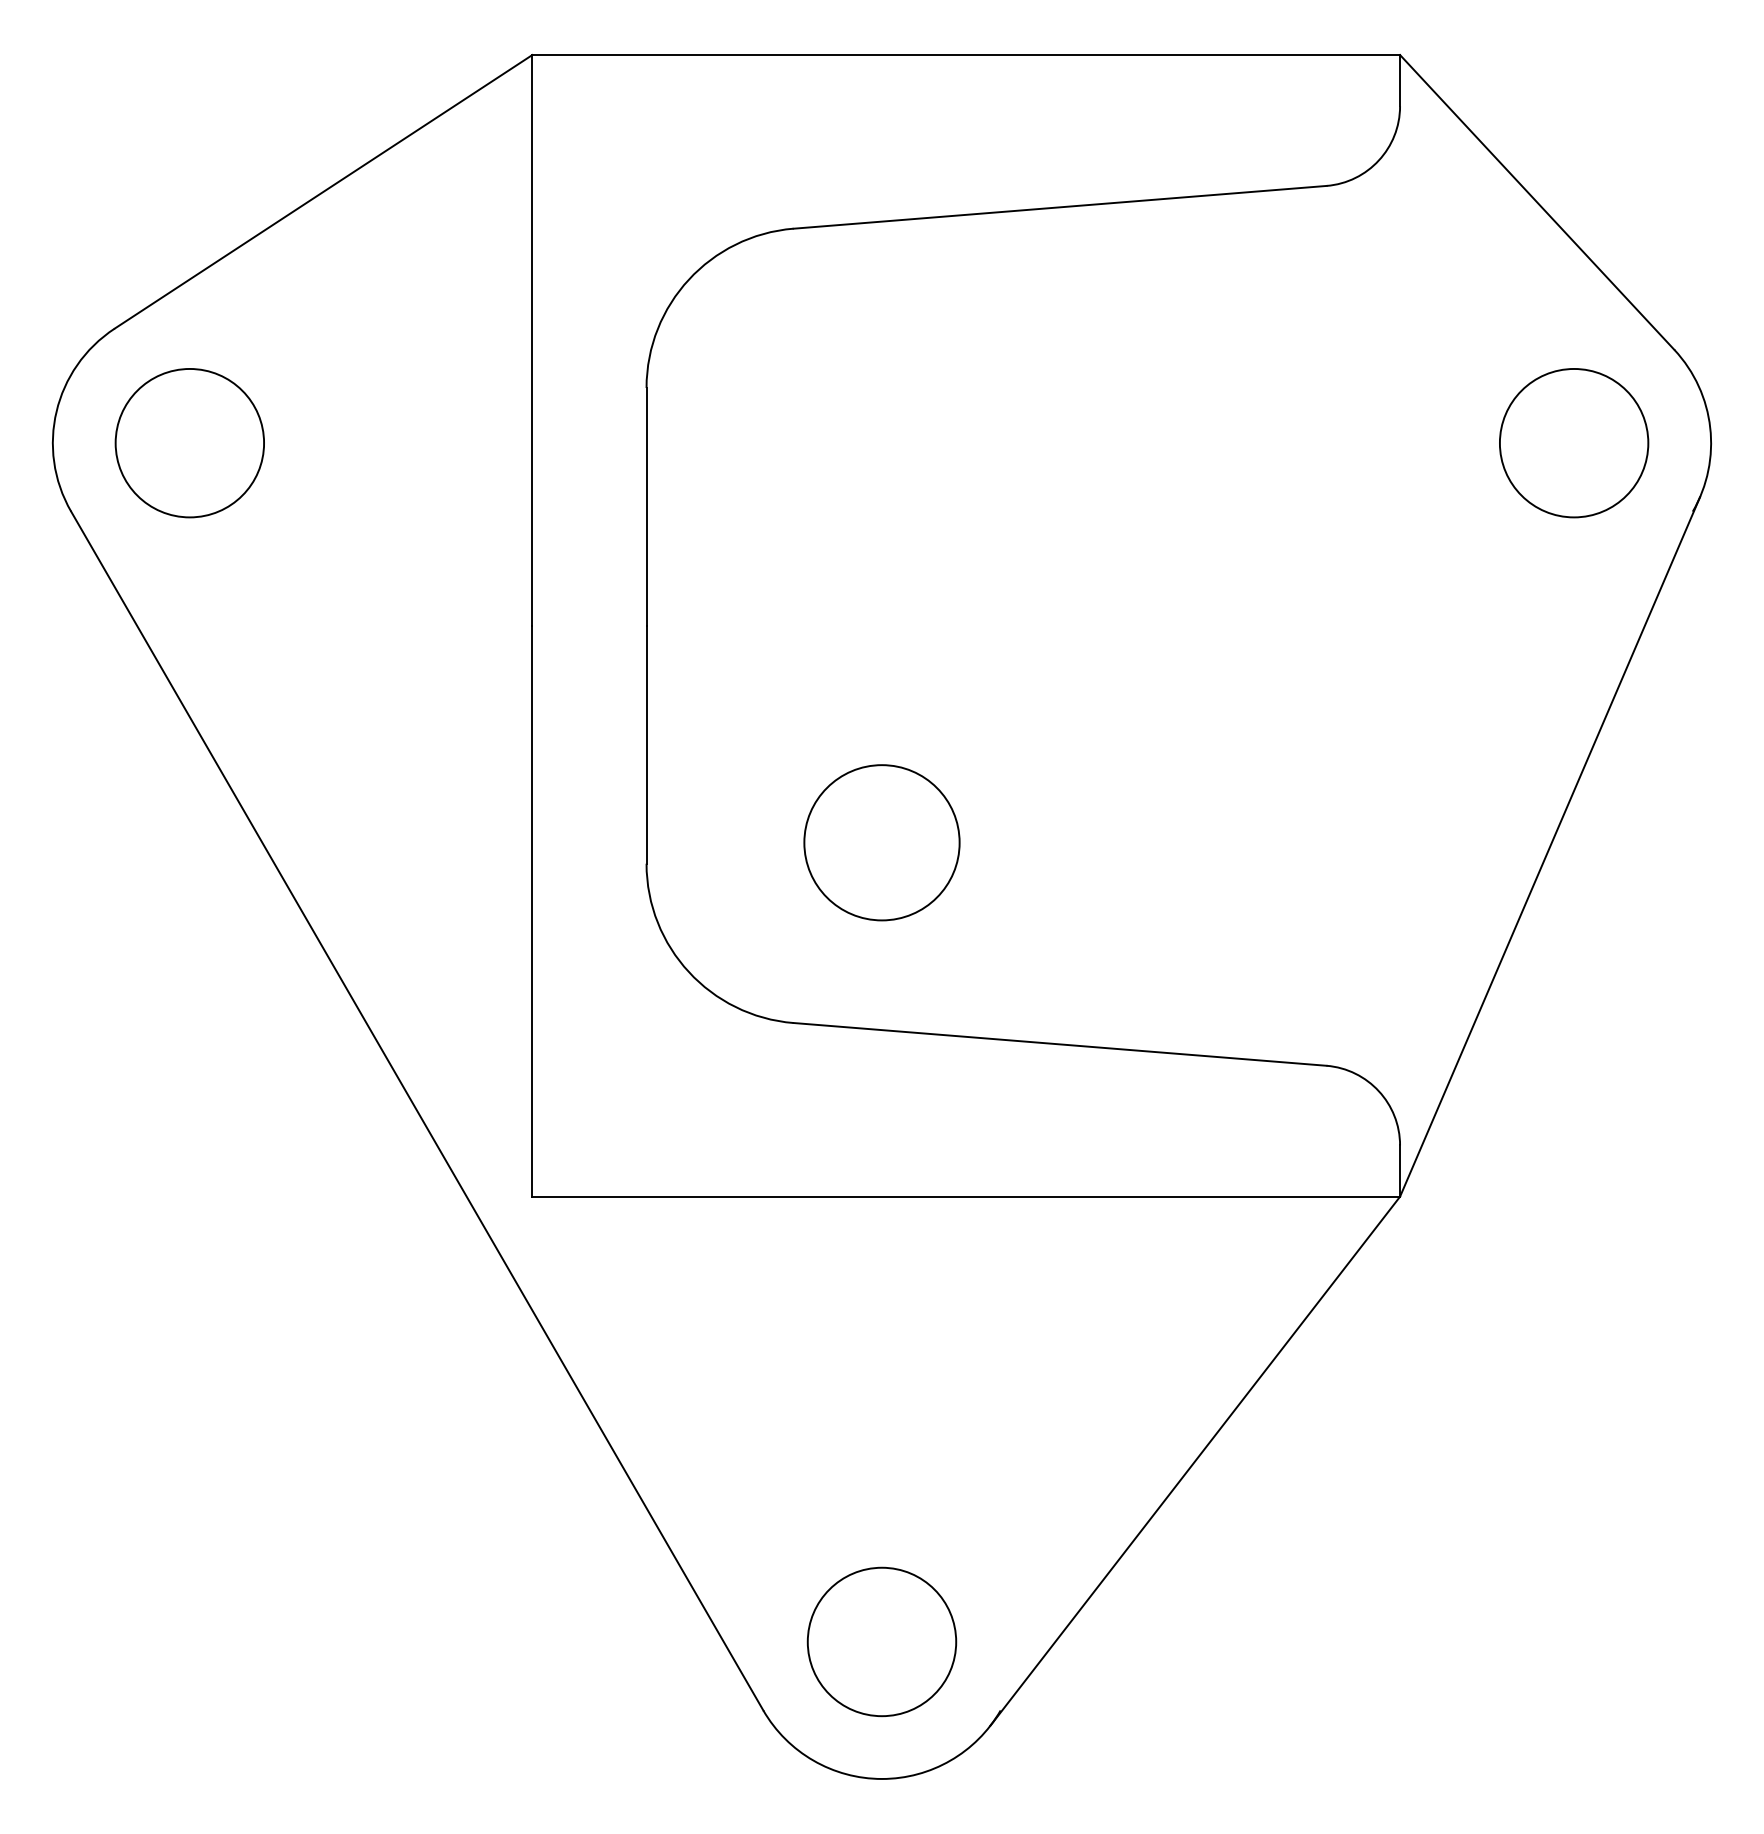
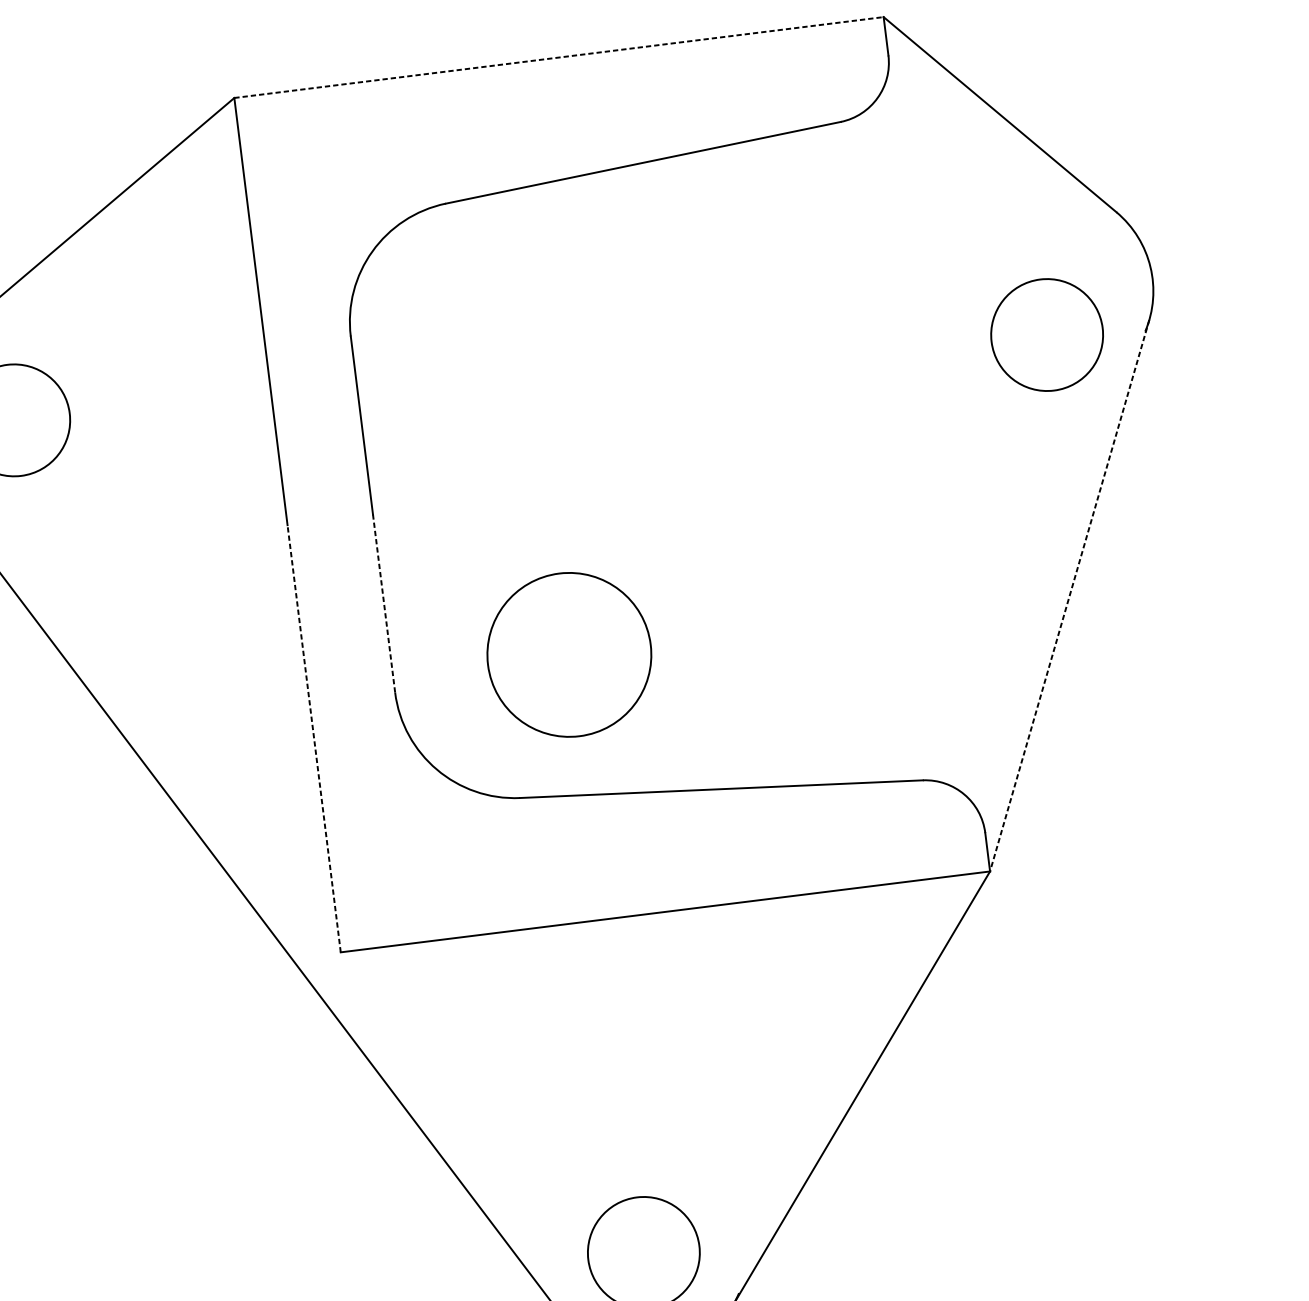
line: (966, 55) -> (559, 57), solid -> dashed
circle: (1574, 443) -> (1047, 335), moved
line: (646, 744) -> (384, 603), solid -> dashed
circle: (881, 842) -> (568, 654), size x1.4
line: (1550, 846) -> (1069, 595), solid -> dashed
line: (532, 910) -> (314, 738), solid -> dashed

